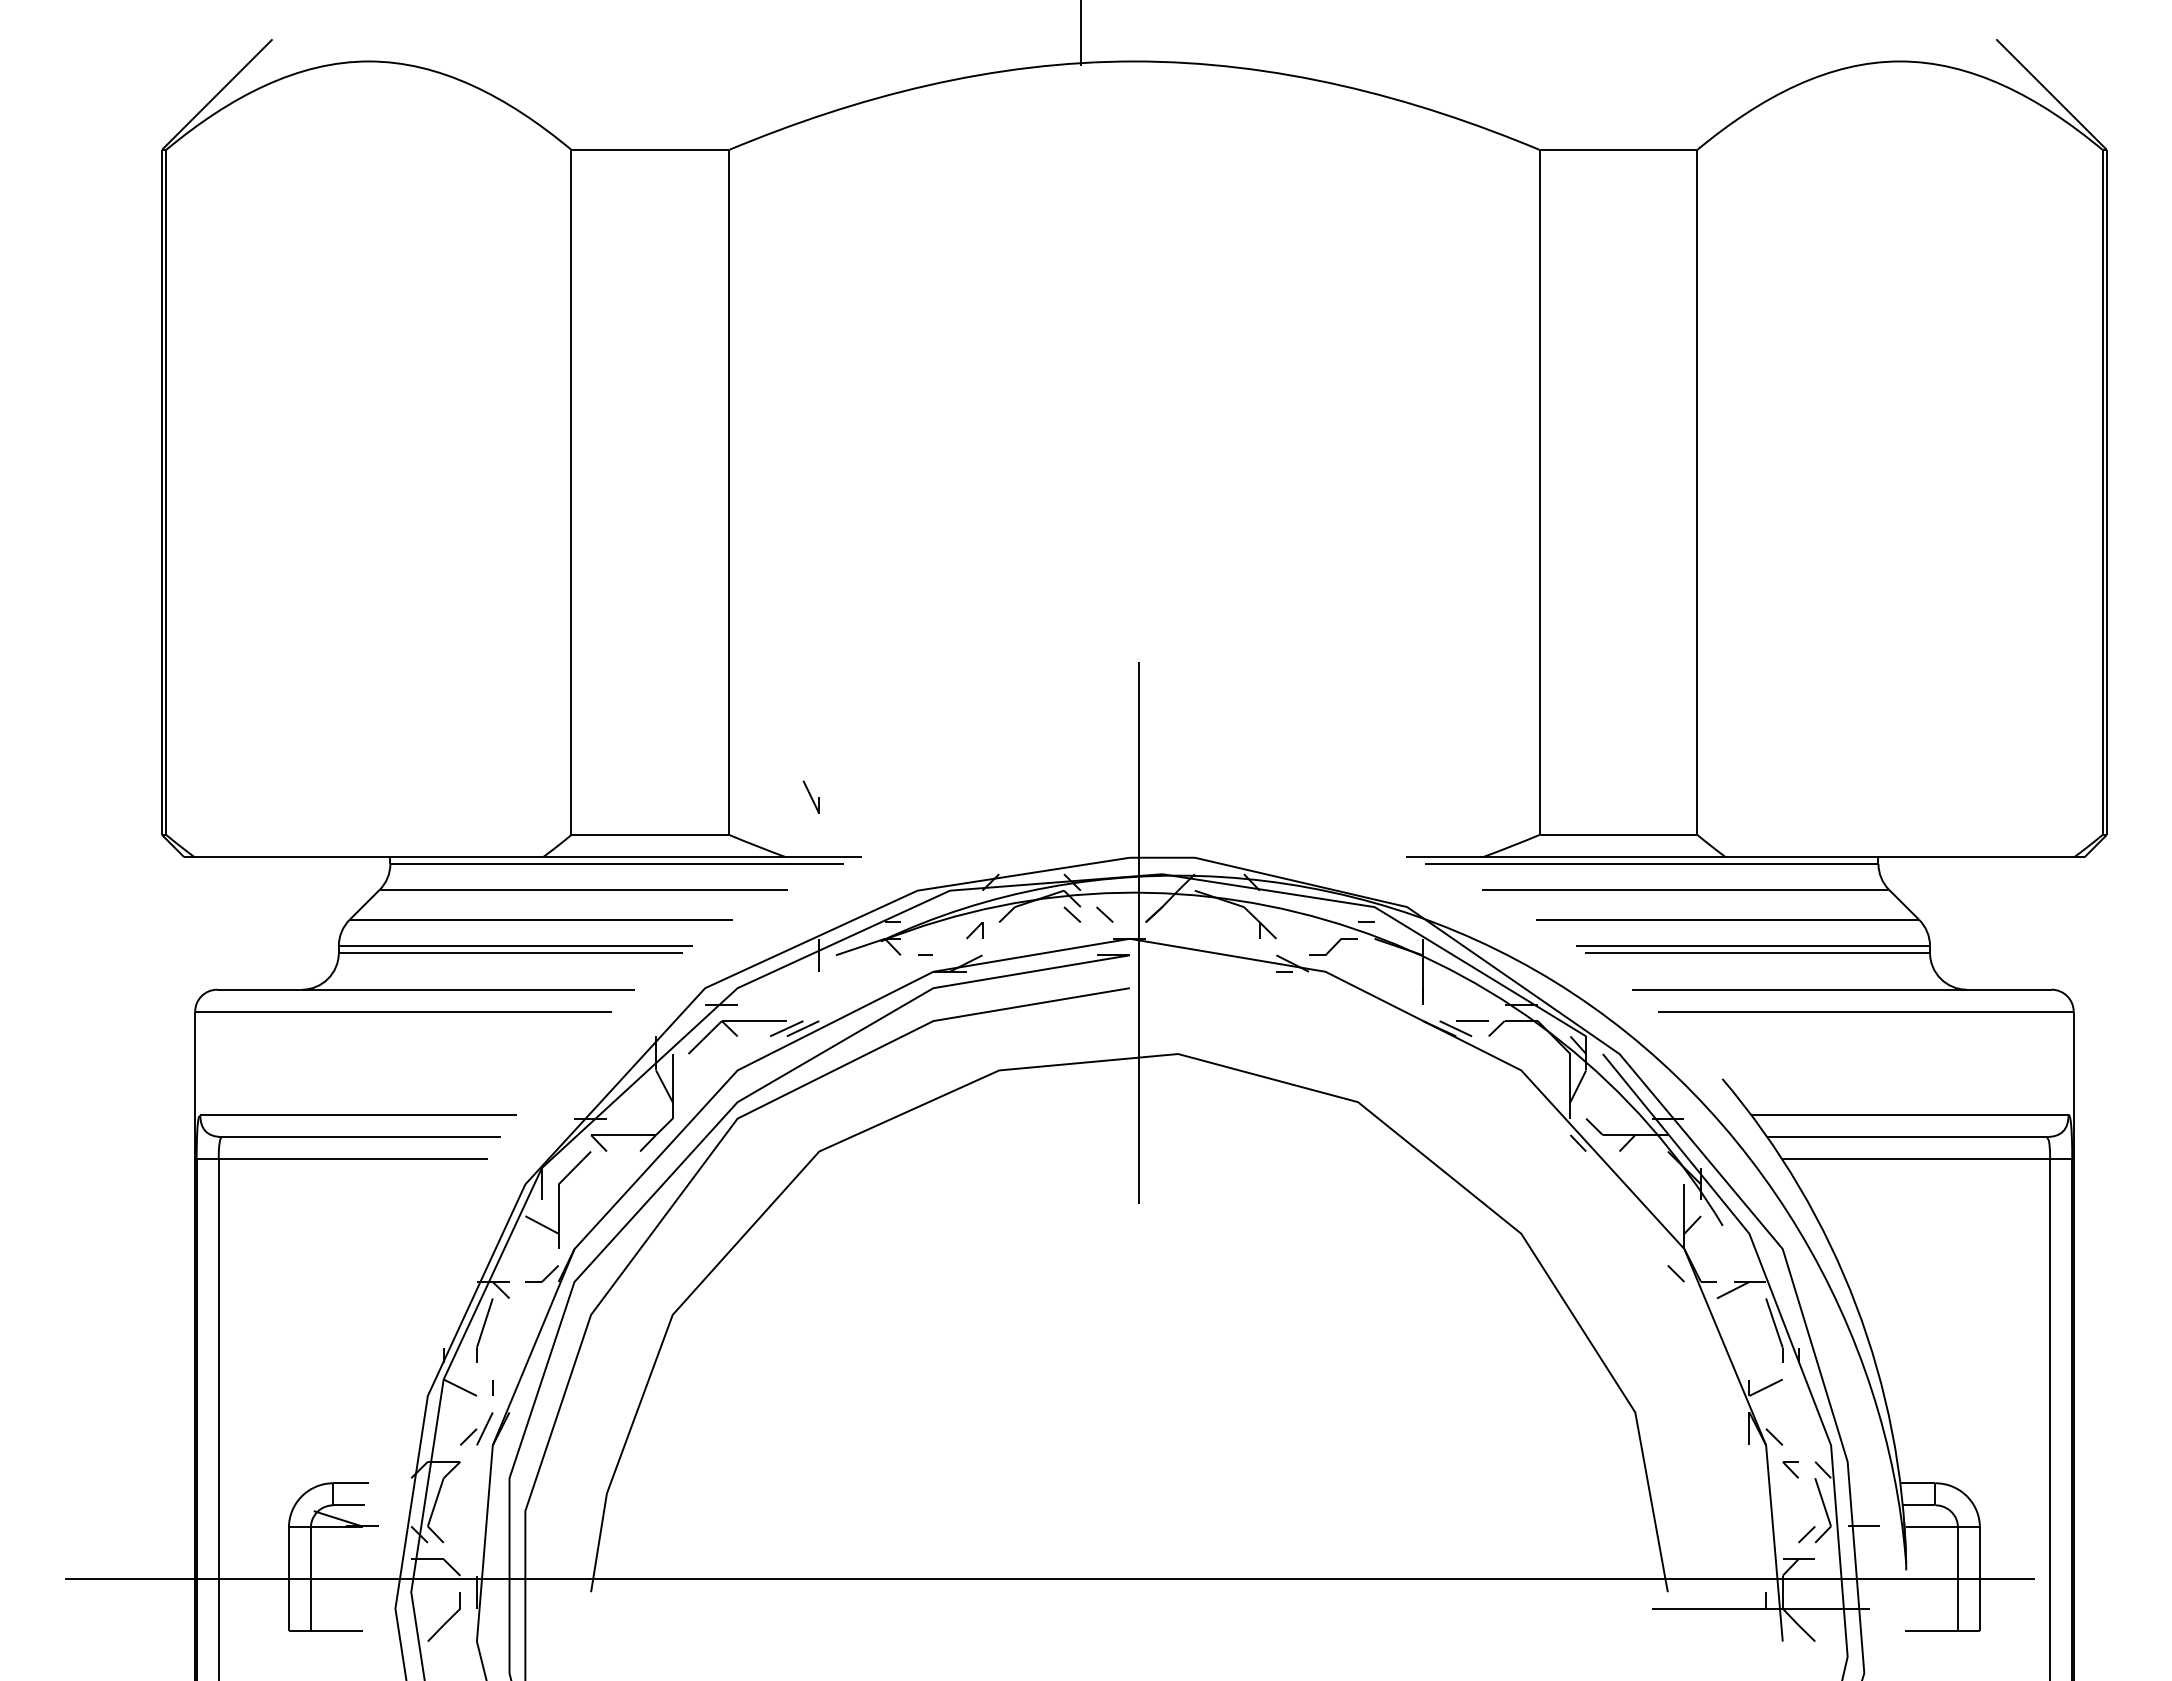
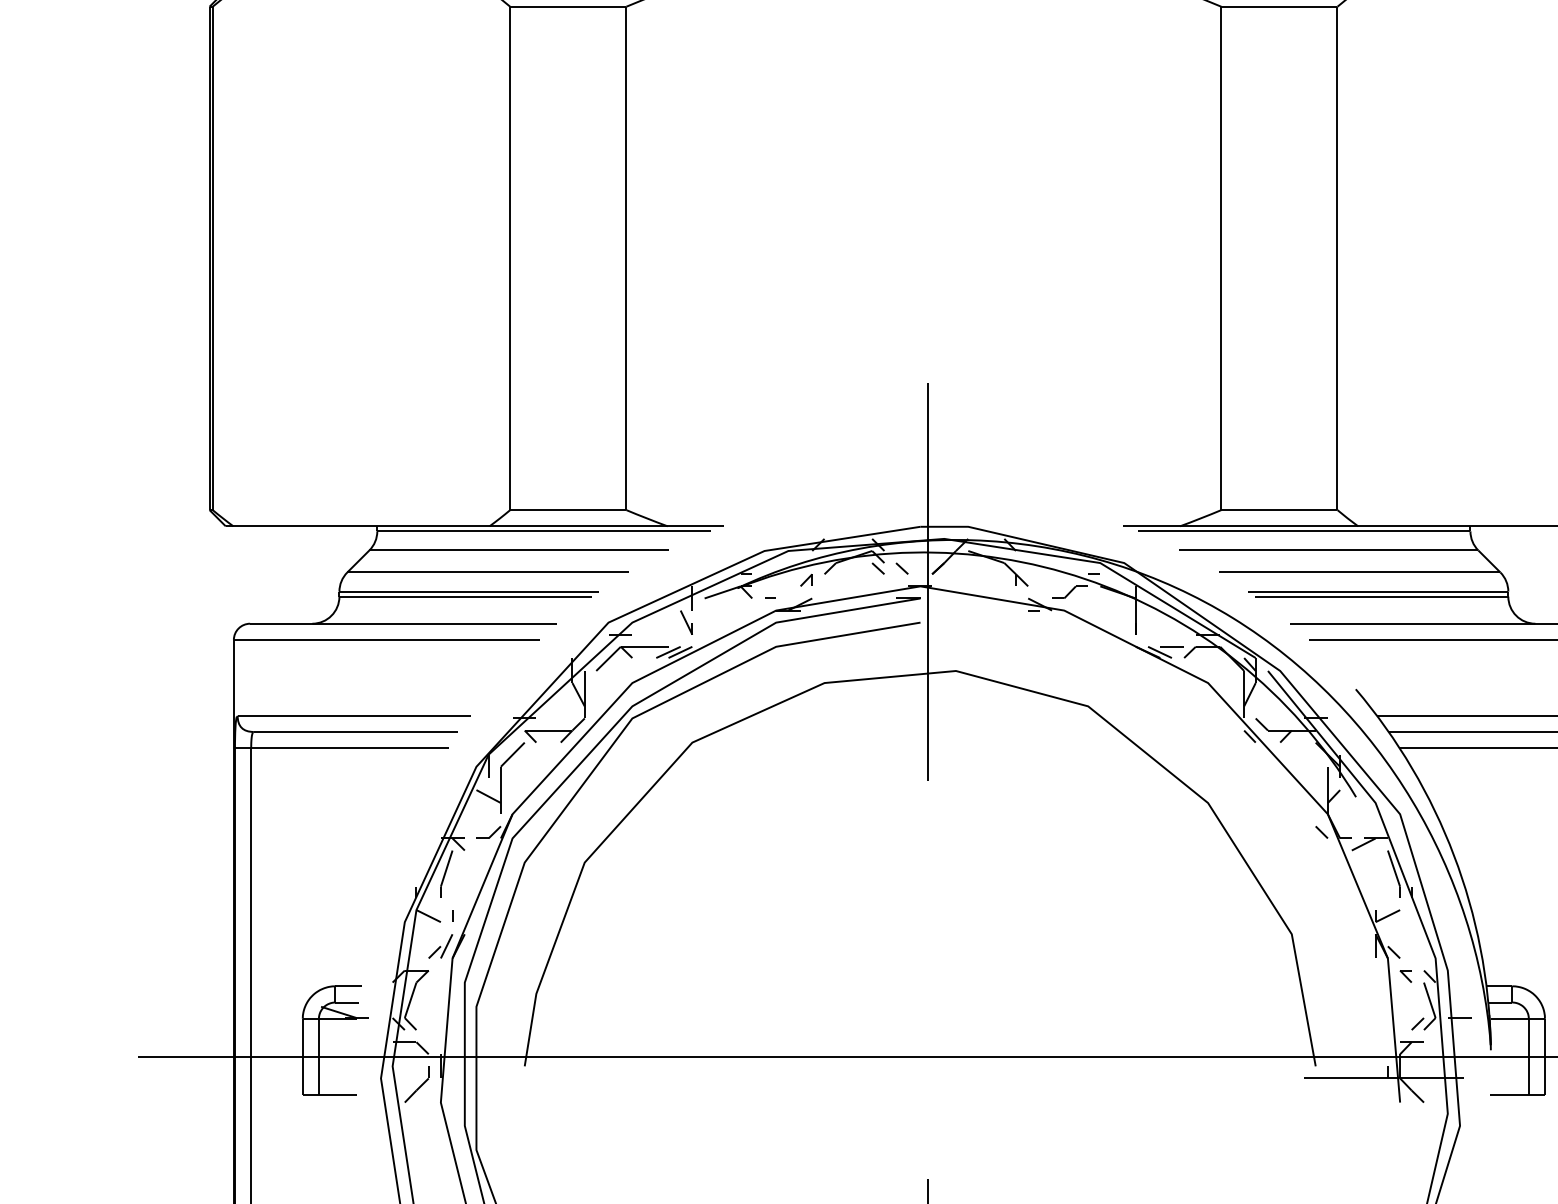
part: (810, 796) -> (685, 622), moved

